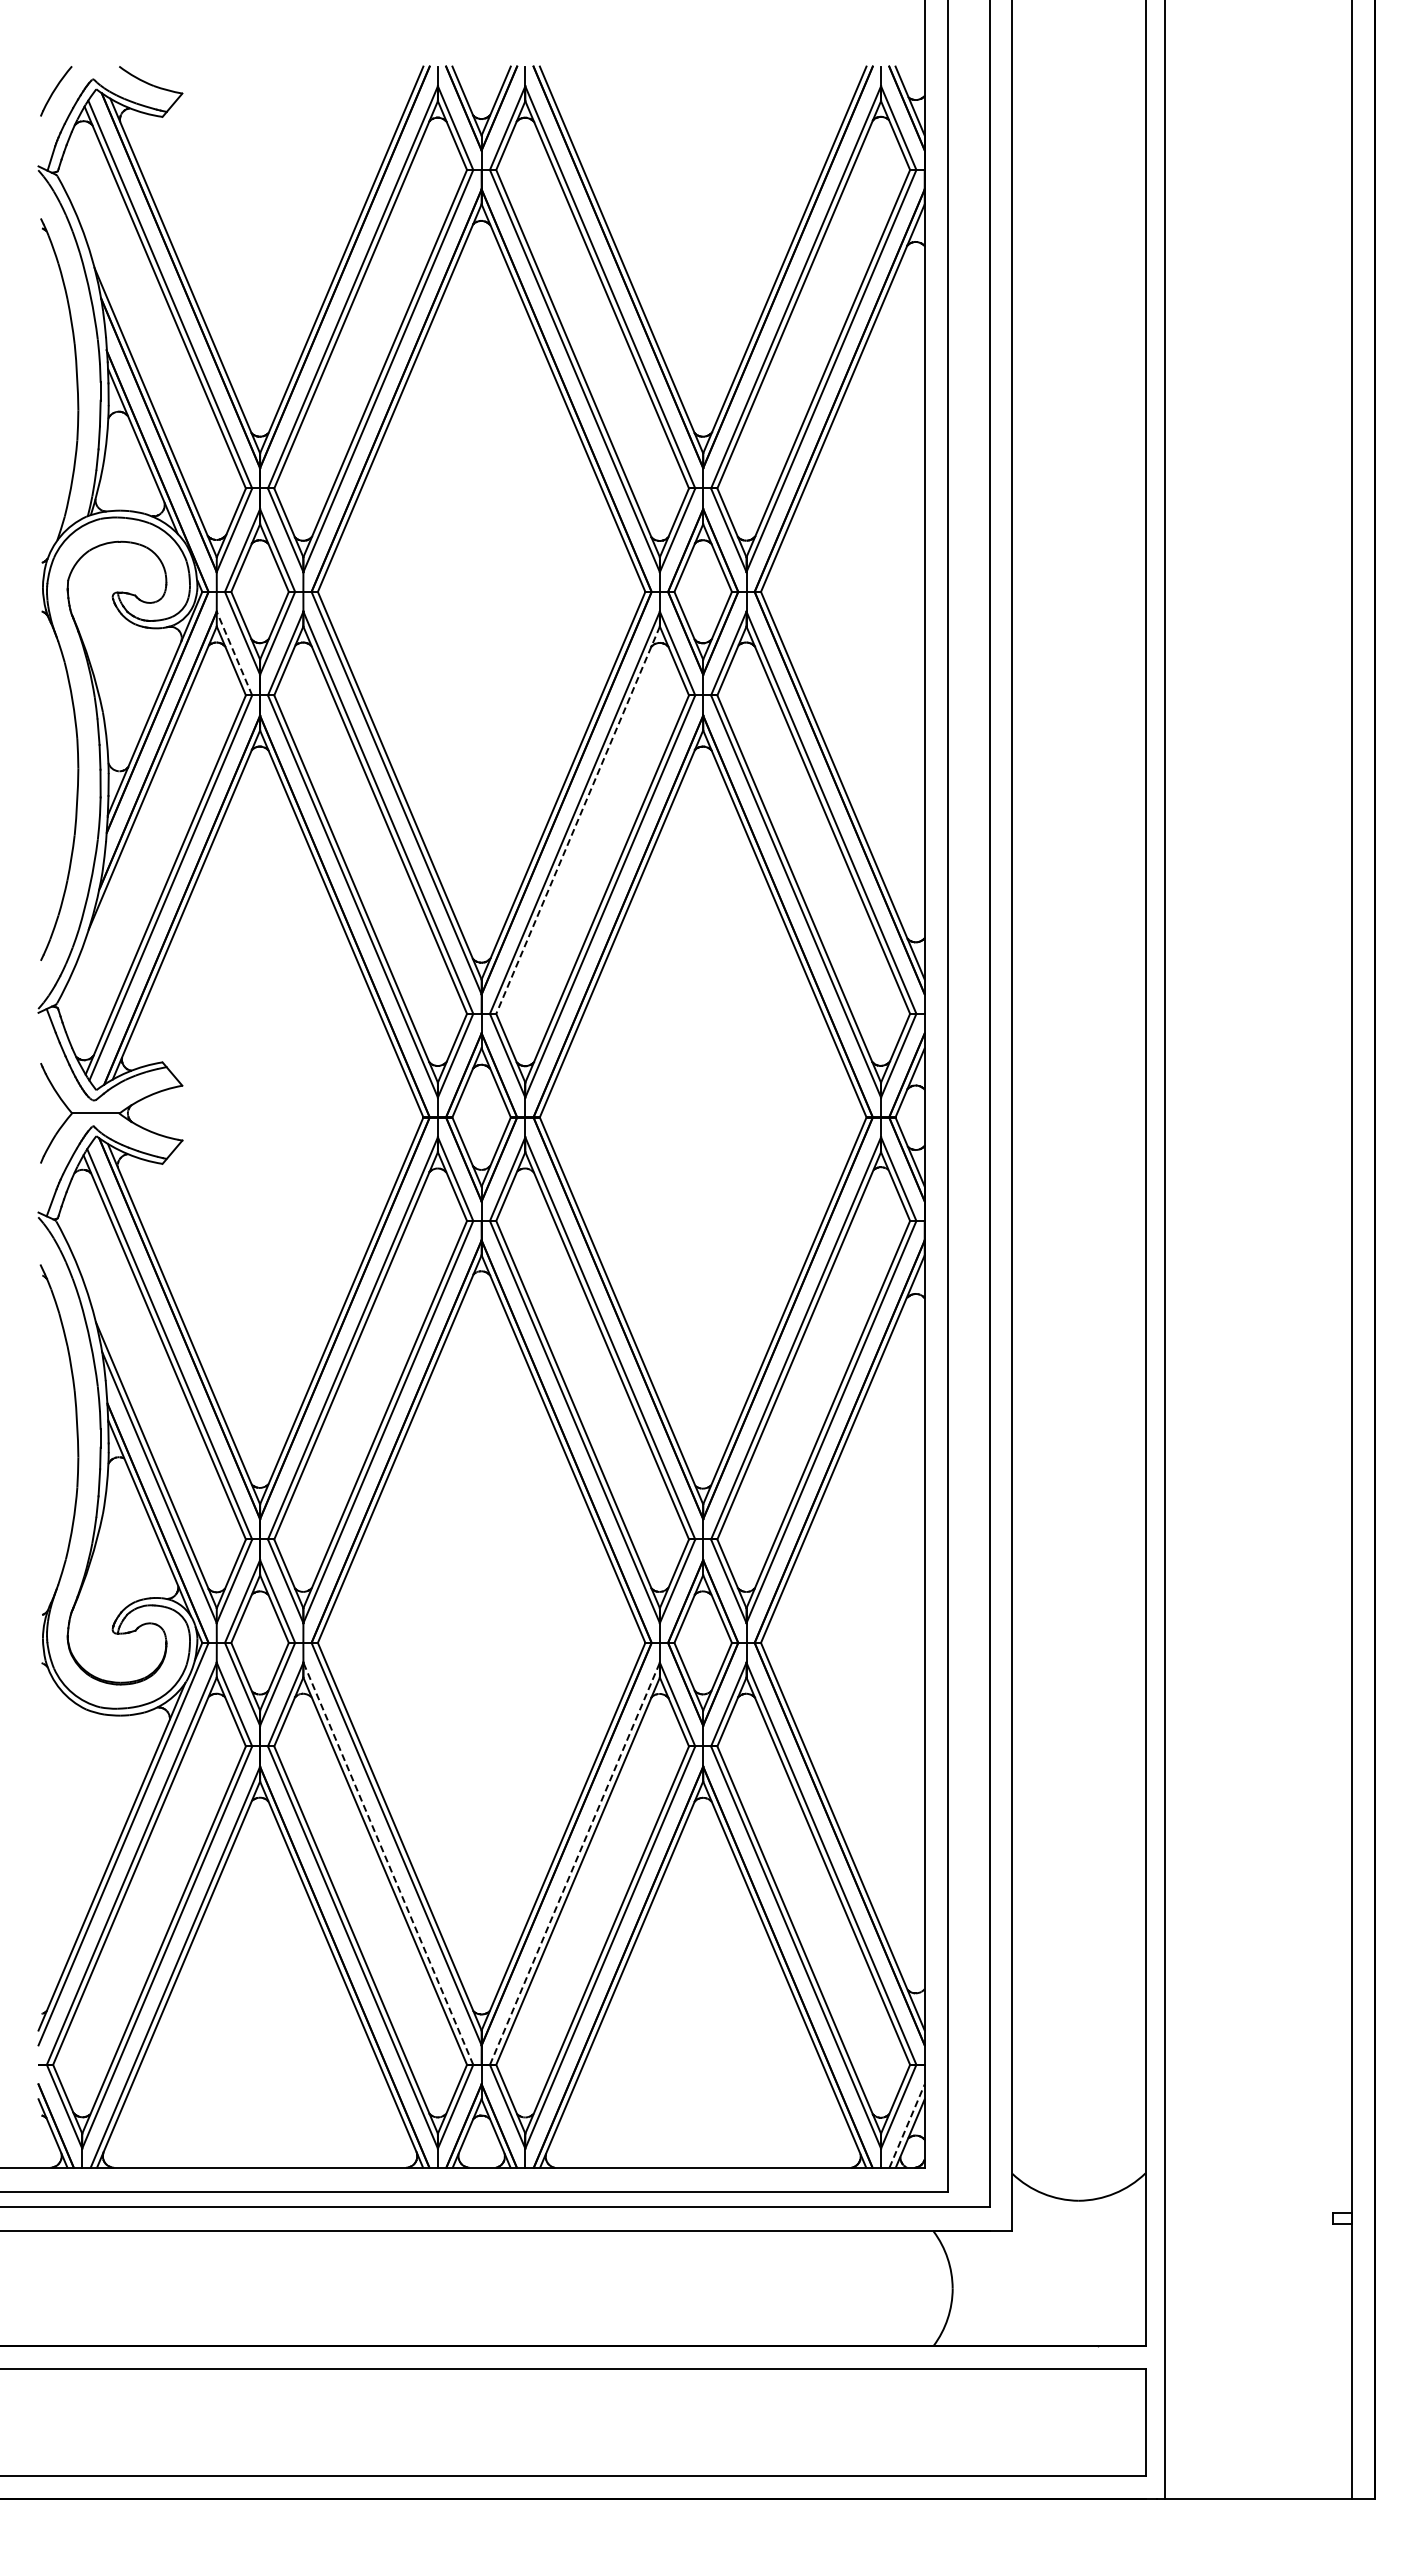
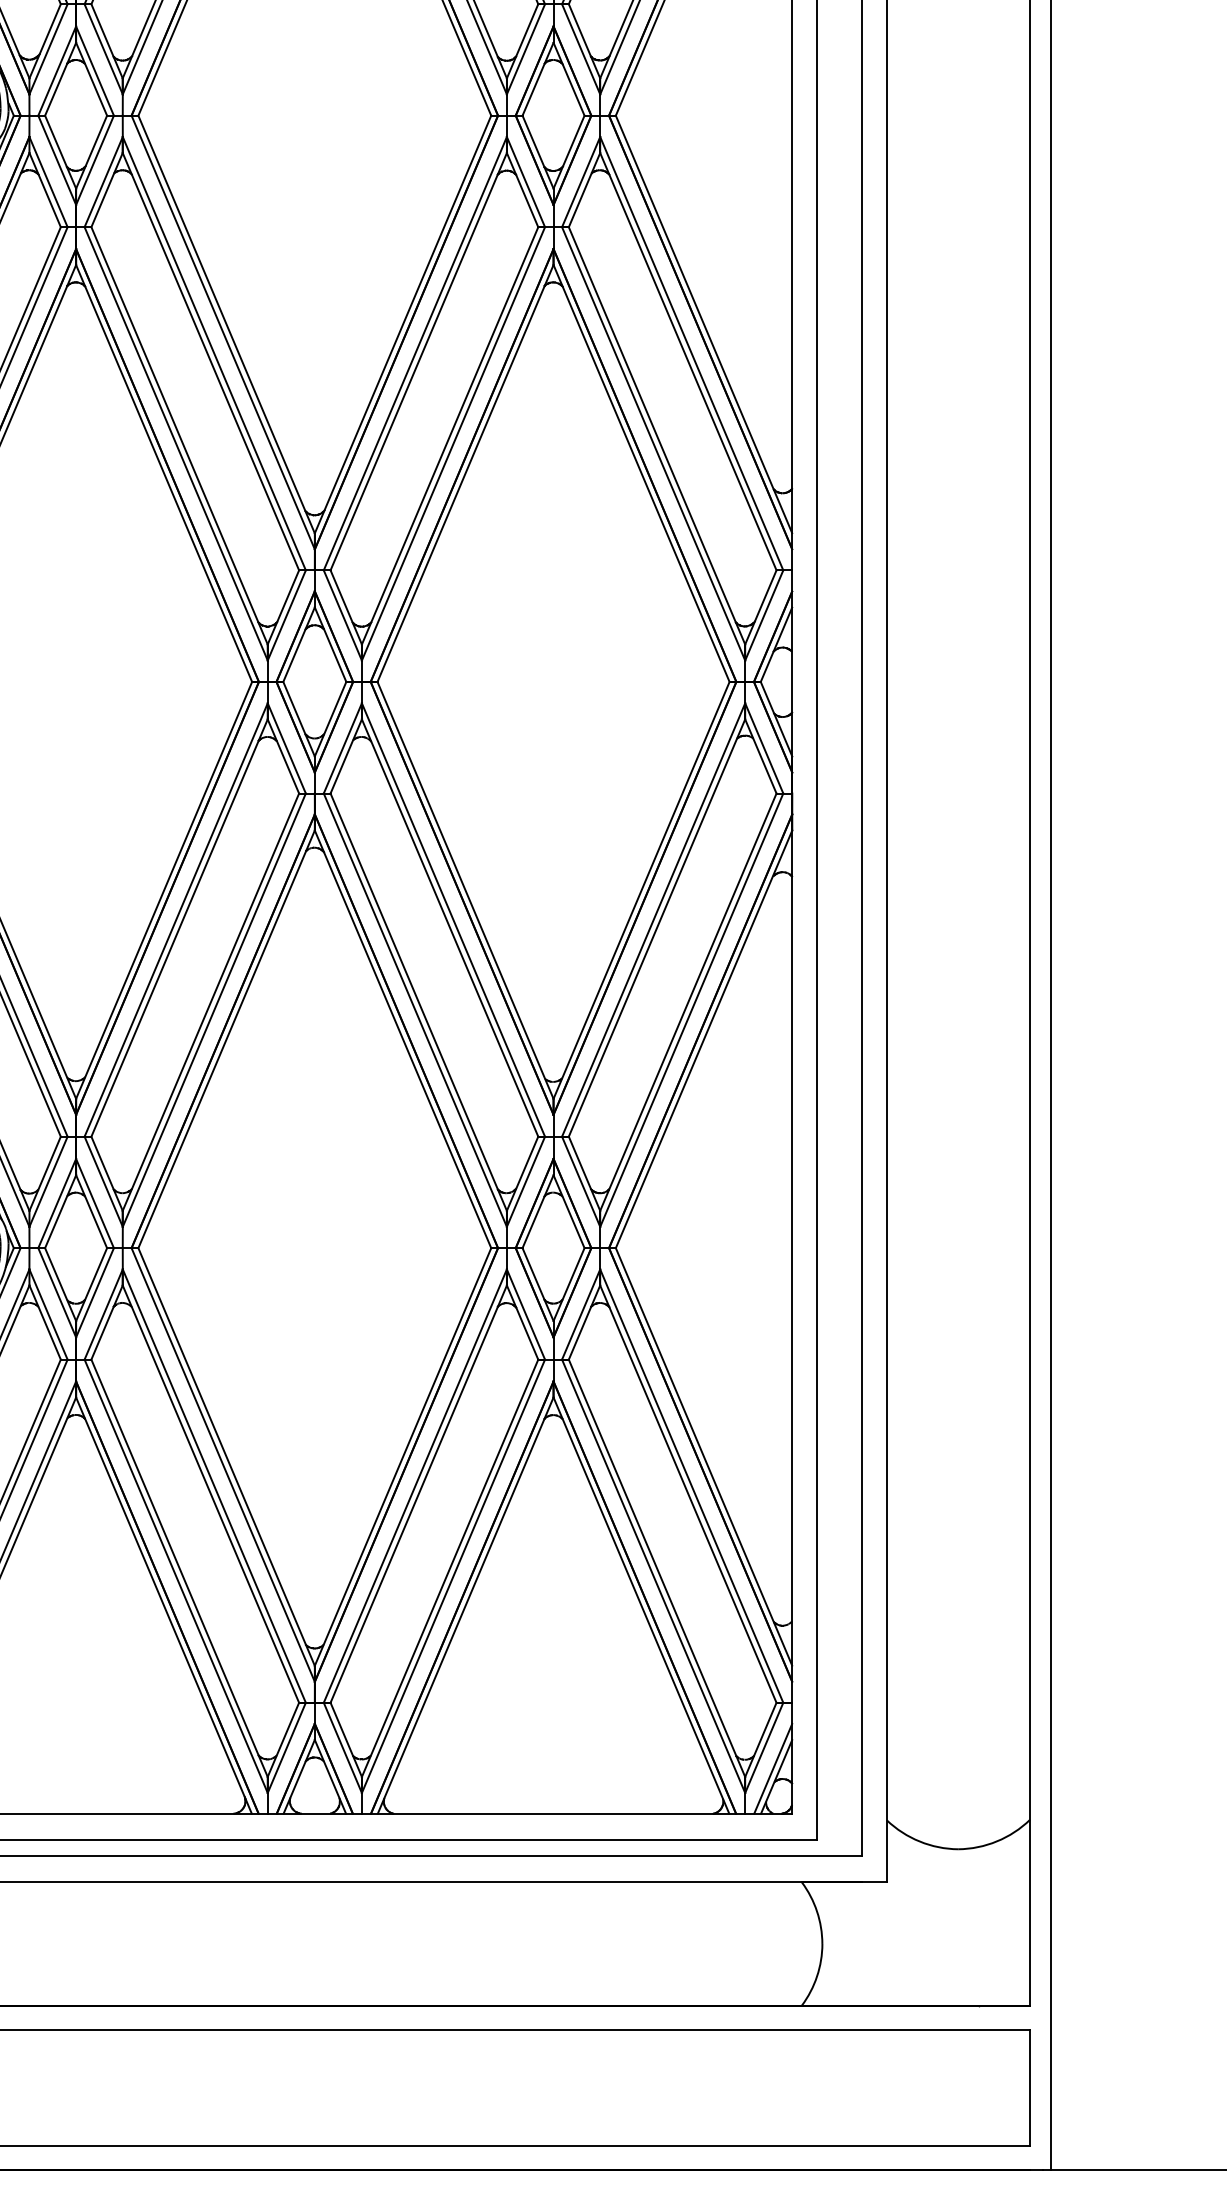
line: (234, 653) -> (48, 182), dashed -> solid
line: (577, 820) -> (418, 362), dashed -> solid
line: (388, 1863) -> (214, 1485), dashed -> solid
line: (575, 1863) -> (415, 1485), dashed -> solid
line: (907, 2125) -> (773, 1768), dashed -> solid

